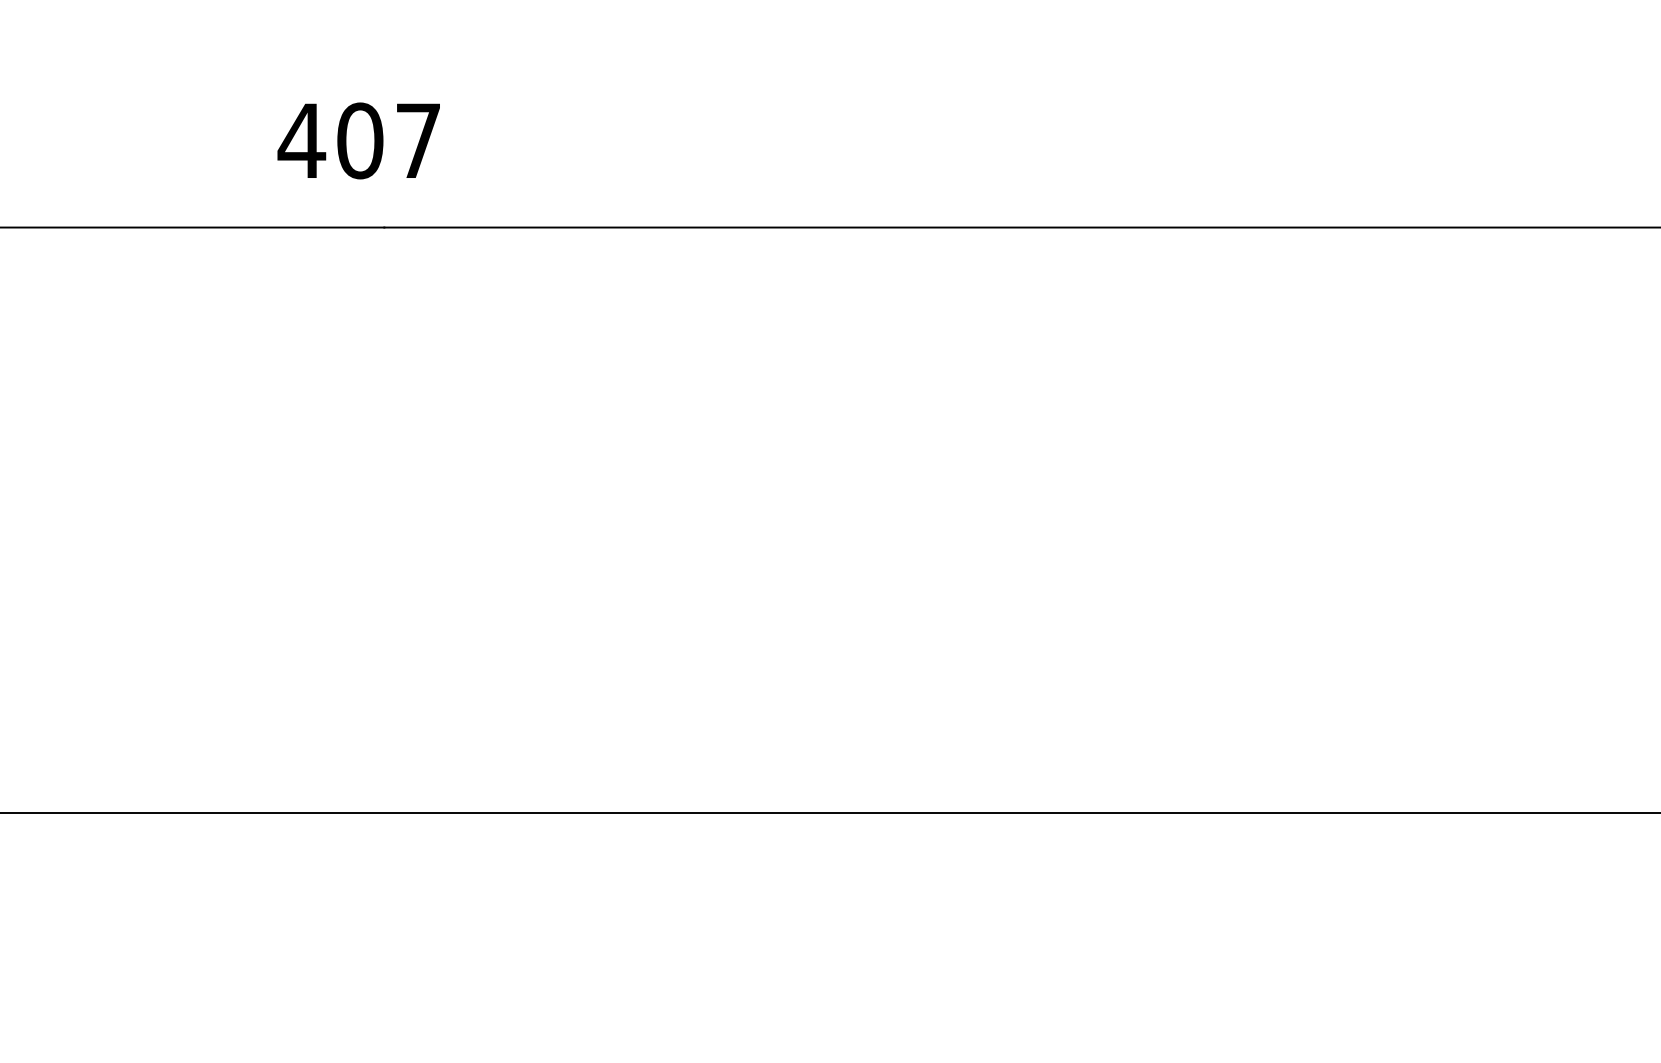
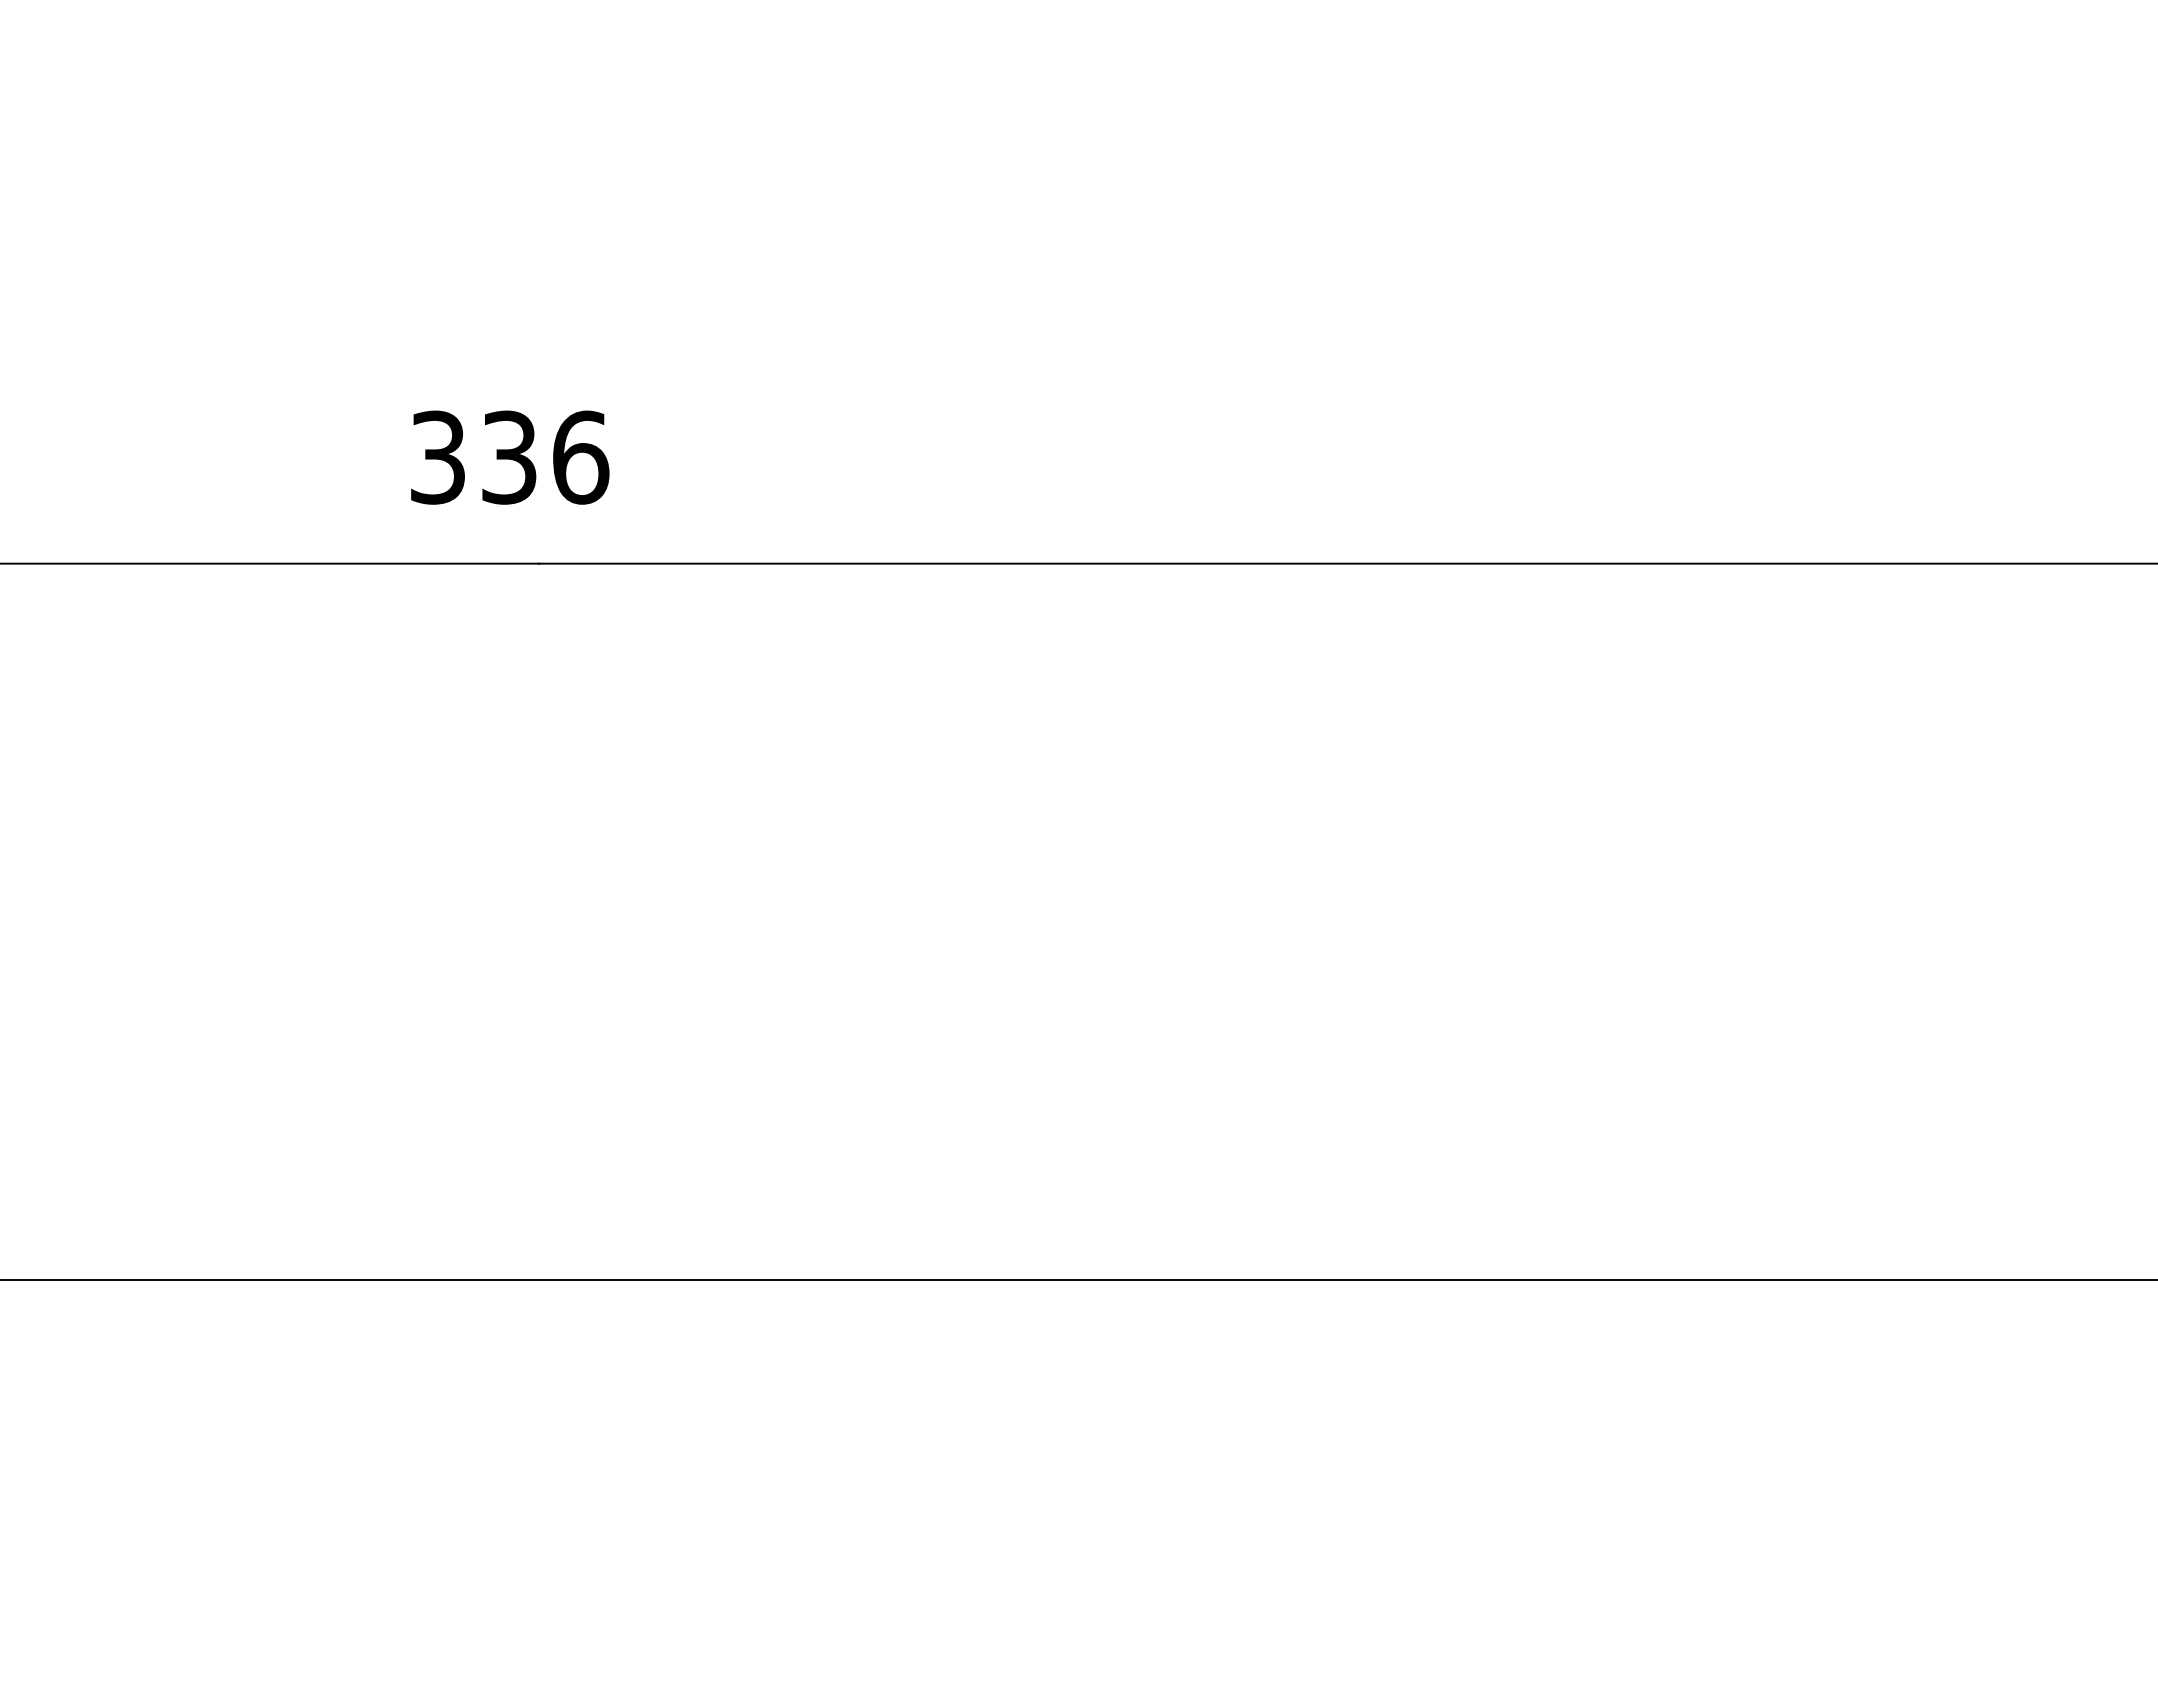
text: (359, 140) -> (508, 457), 407 -> 336

